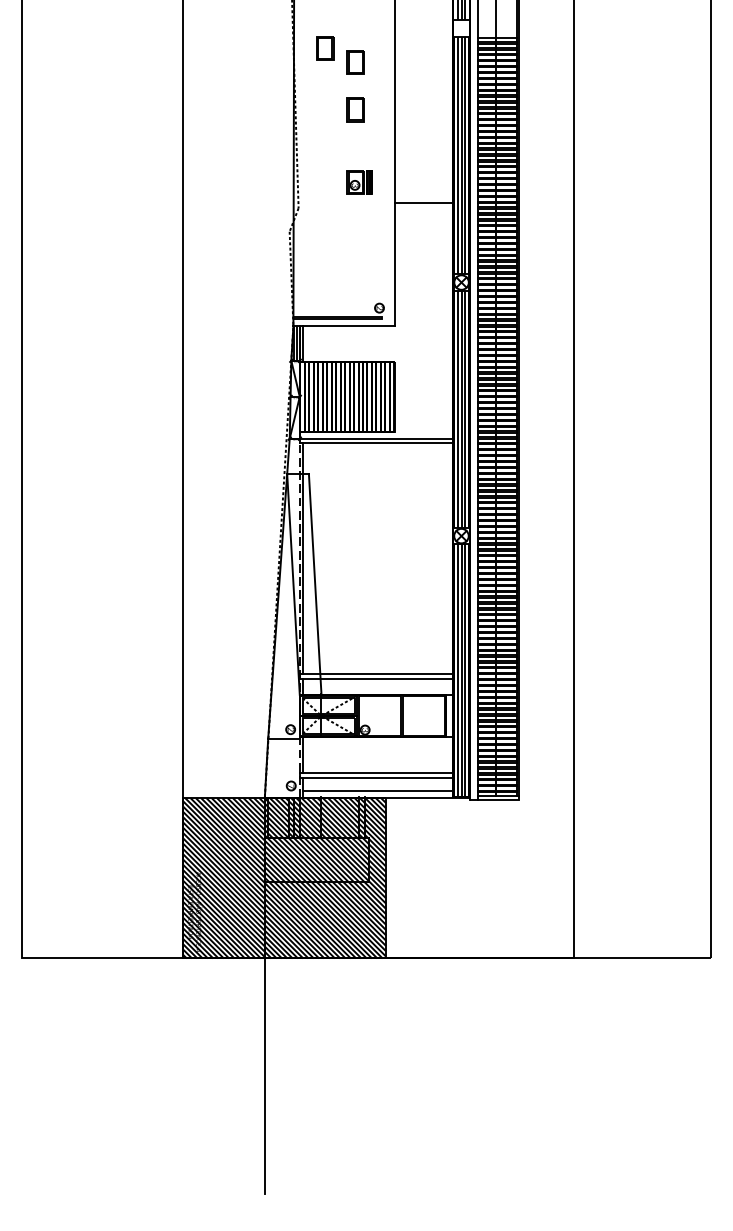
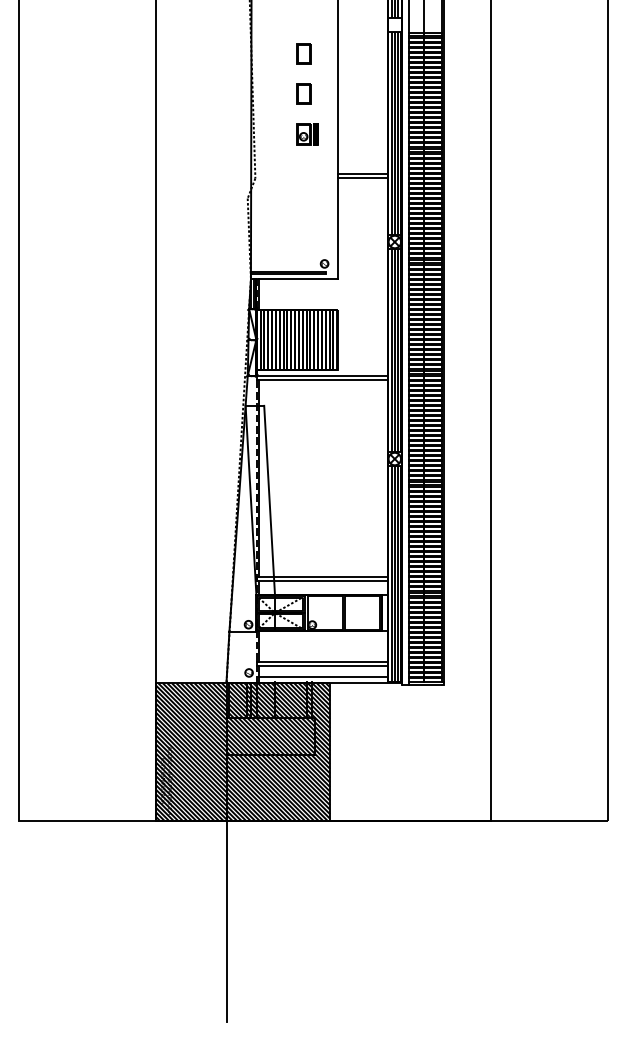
part: (324, 48) -> (277, 41), removed
part: (359, 182) -> (307, 134), moved
line: (423, 207) -> (362, 177), added

